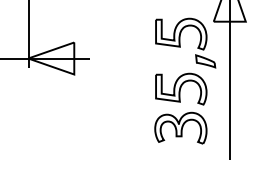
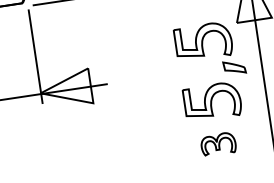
part: (180, 127) -> (217, 143), size x0.6

